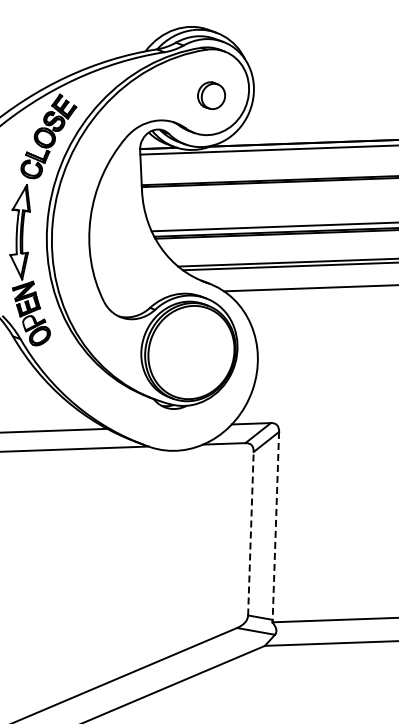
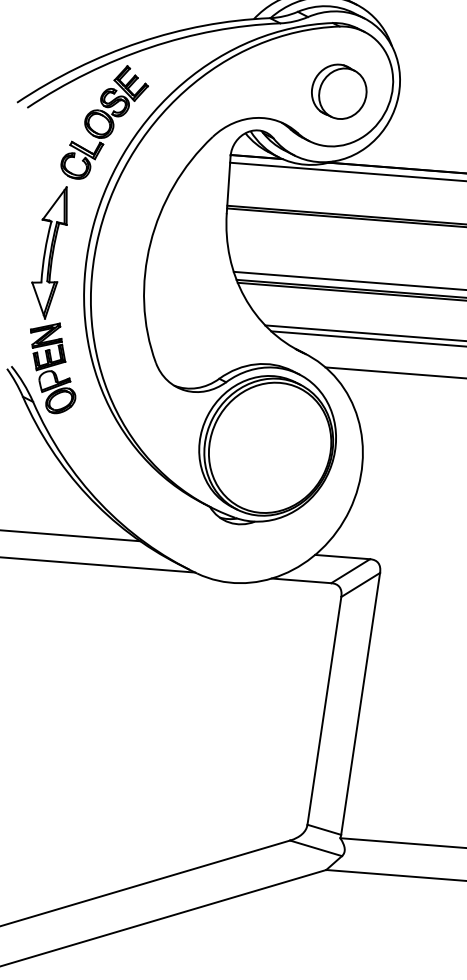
part: (211, 95) -> (339, 91), size x1.43
line: (275, 526) -> (359, 704), dashed -> solid
line: (250, 533) -> (323, 710), dashed -> solid

